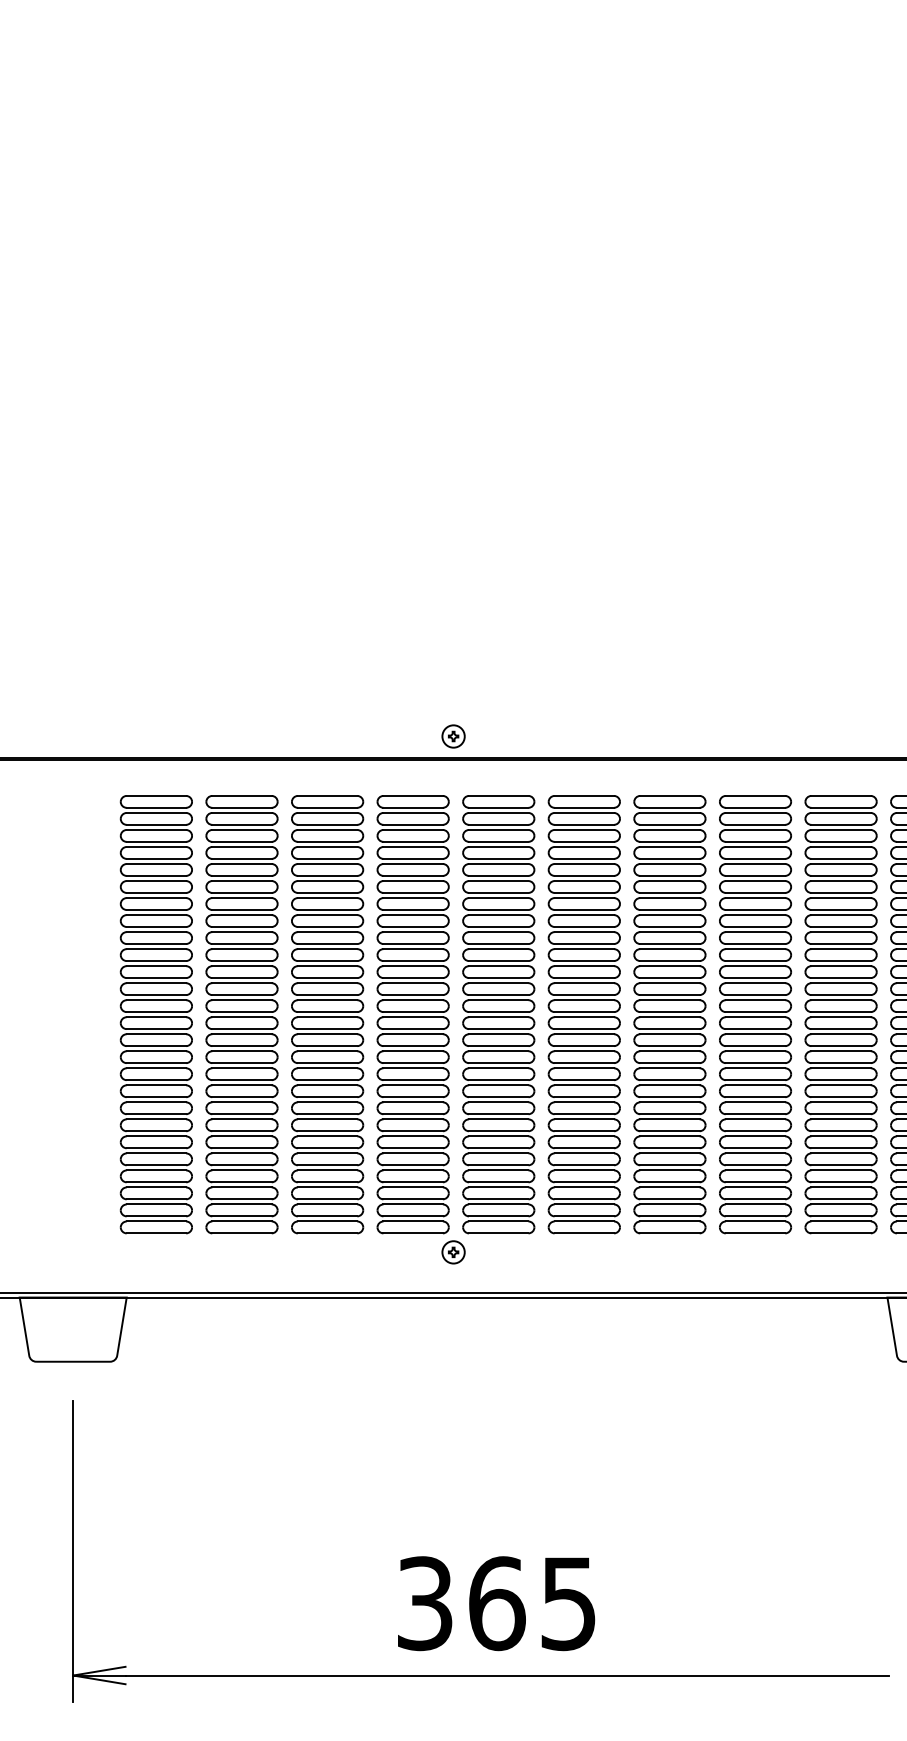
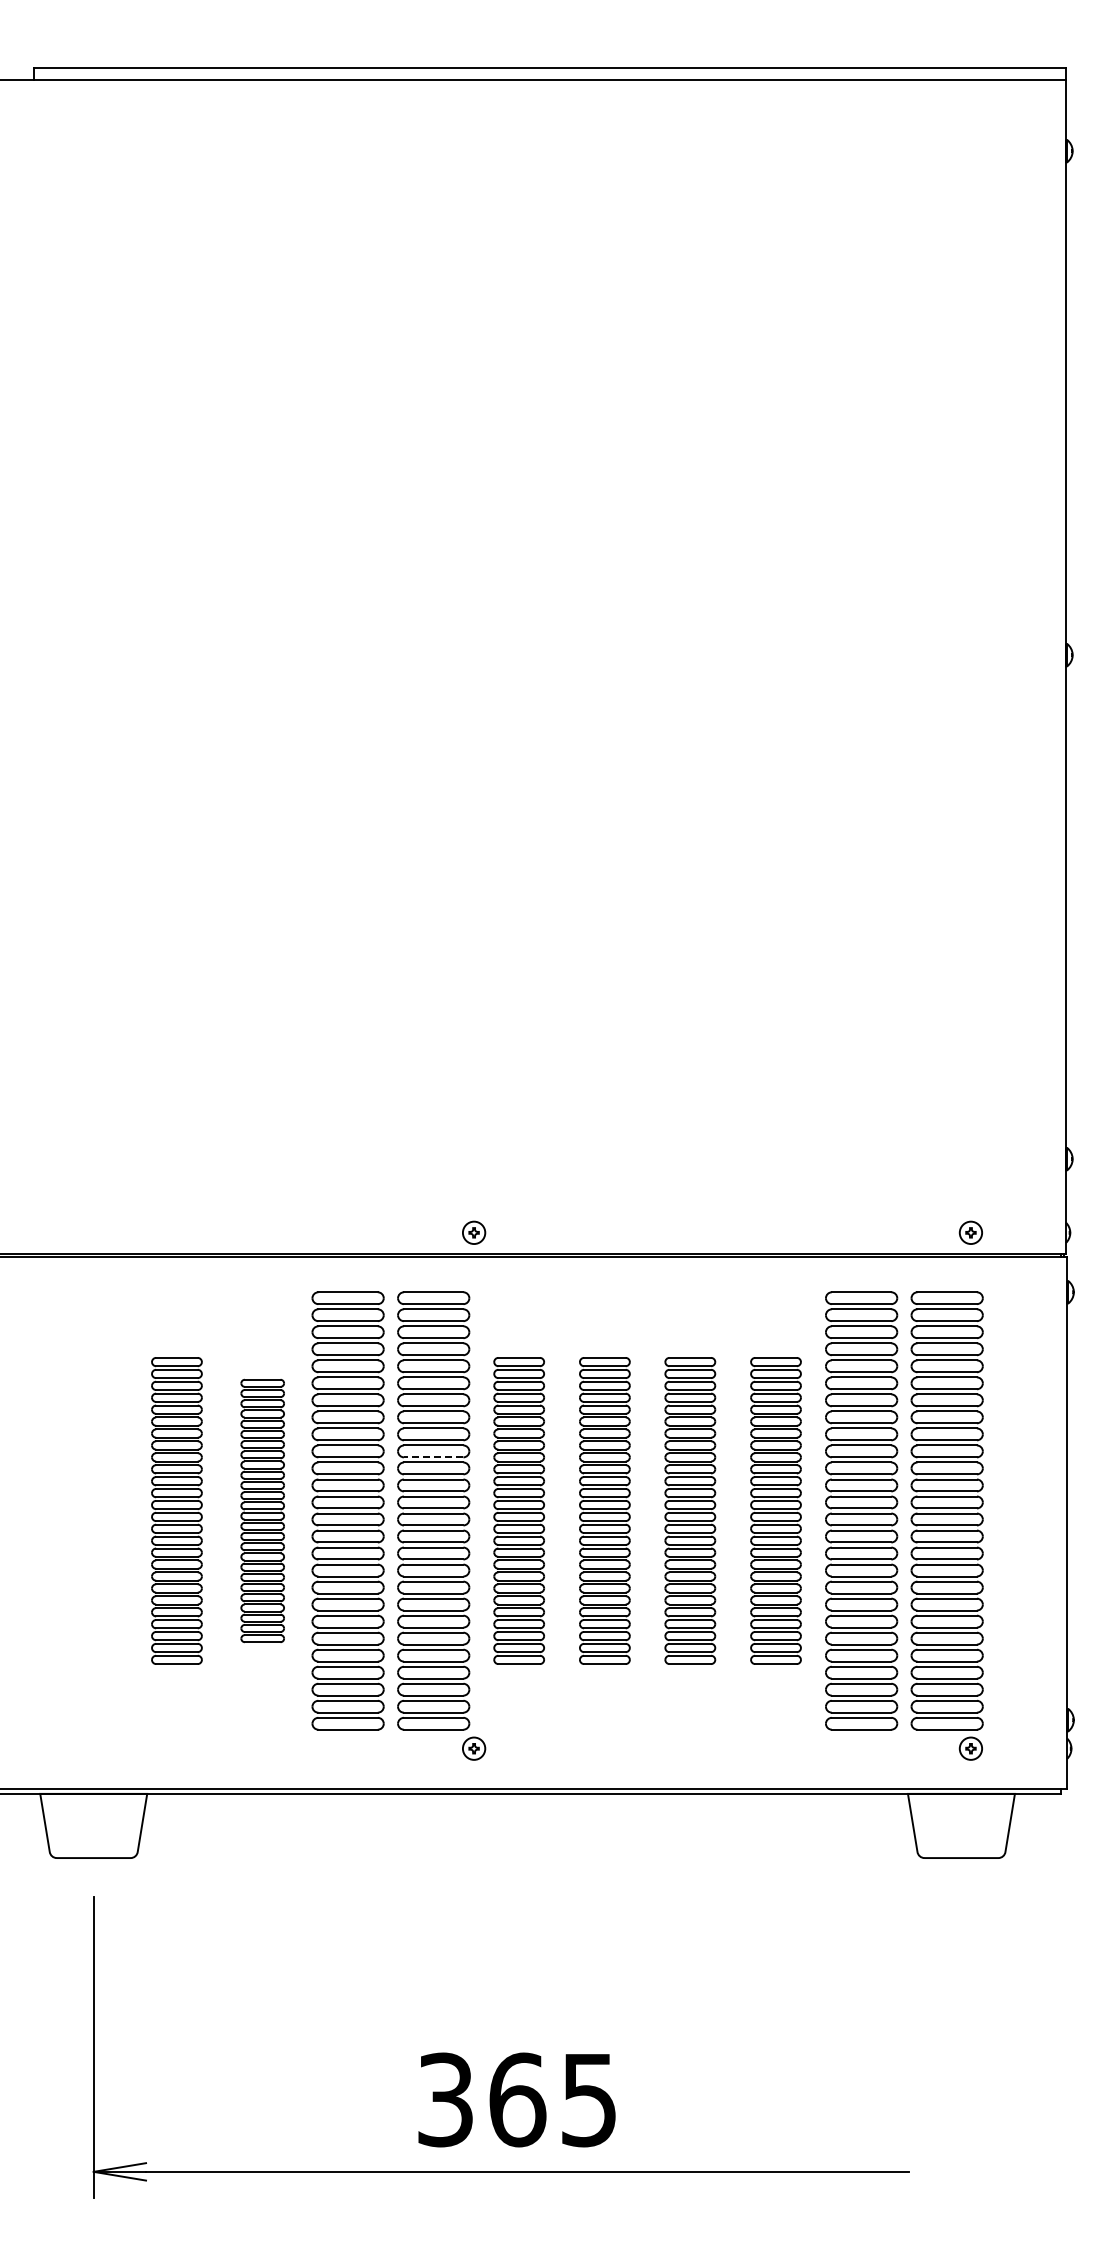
line: (412, 961) -> (433, 1457), solid -> dashed
part: (155, 1014) -> (176, 1510), size x0.7
part: (241, 1014) -> (262, 1510), size x0.6
part: (497, 1014) -> (518, 1510), size x0.7
part: (583, 1014) -> (604, 1510), size x0.7
part: (668, 1014) -> (689, 1510), size x0.7
part: (754, 1014) -> (775, 1510), size x0.7

